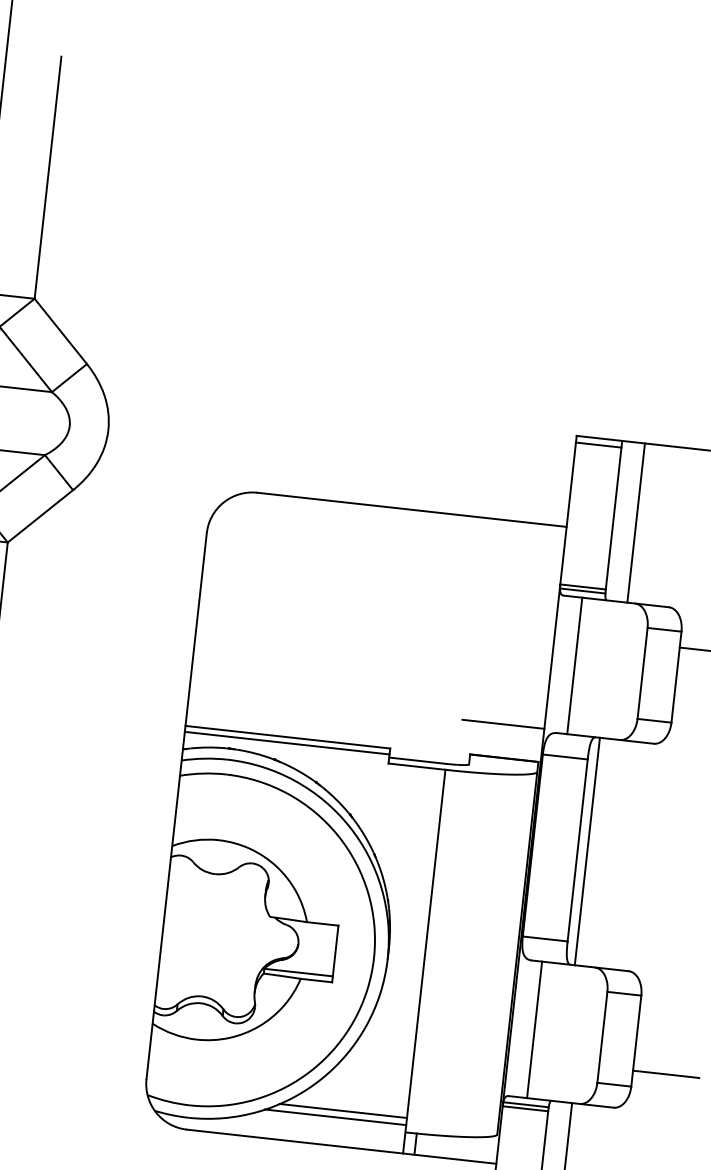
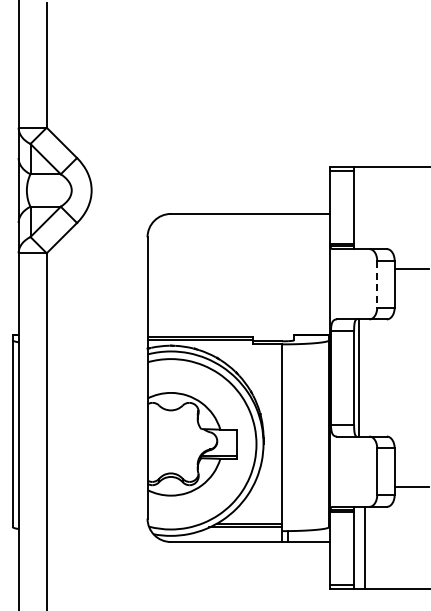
line: (636, 523) -> (365, 208), removed
line: (575, 666) -> (342, 284), removed
line: (643, 673) -> (377, 284), solid -> dashed
line: (504, 723) -> (309, 317), removed
line: (535, 1029) -> (342, 471), removed

